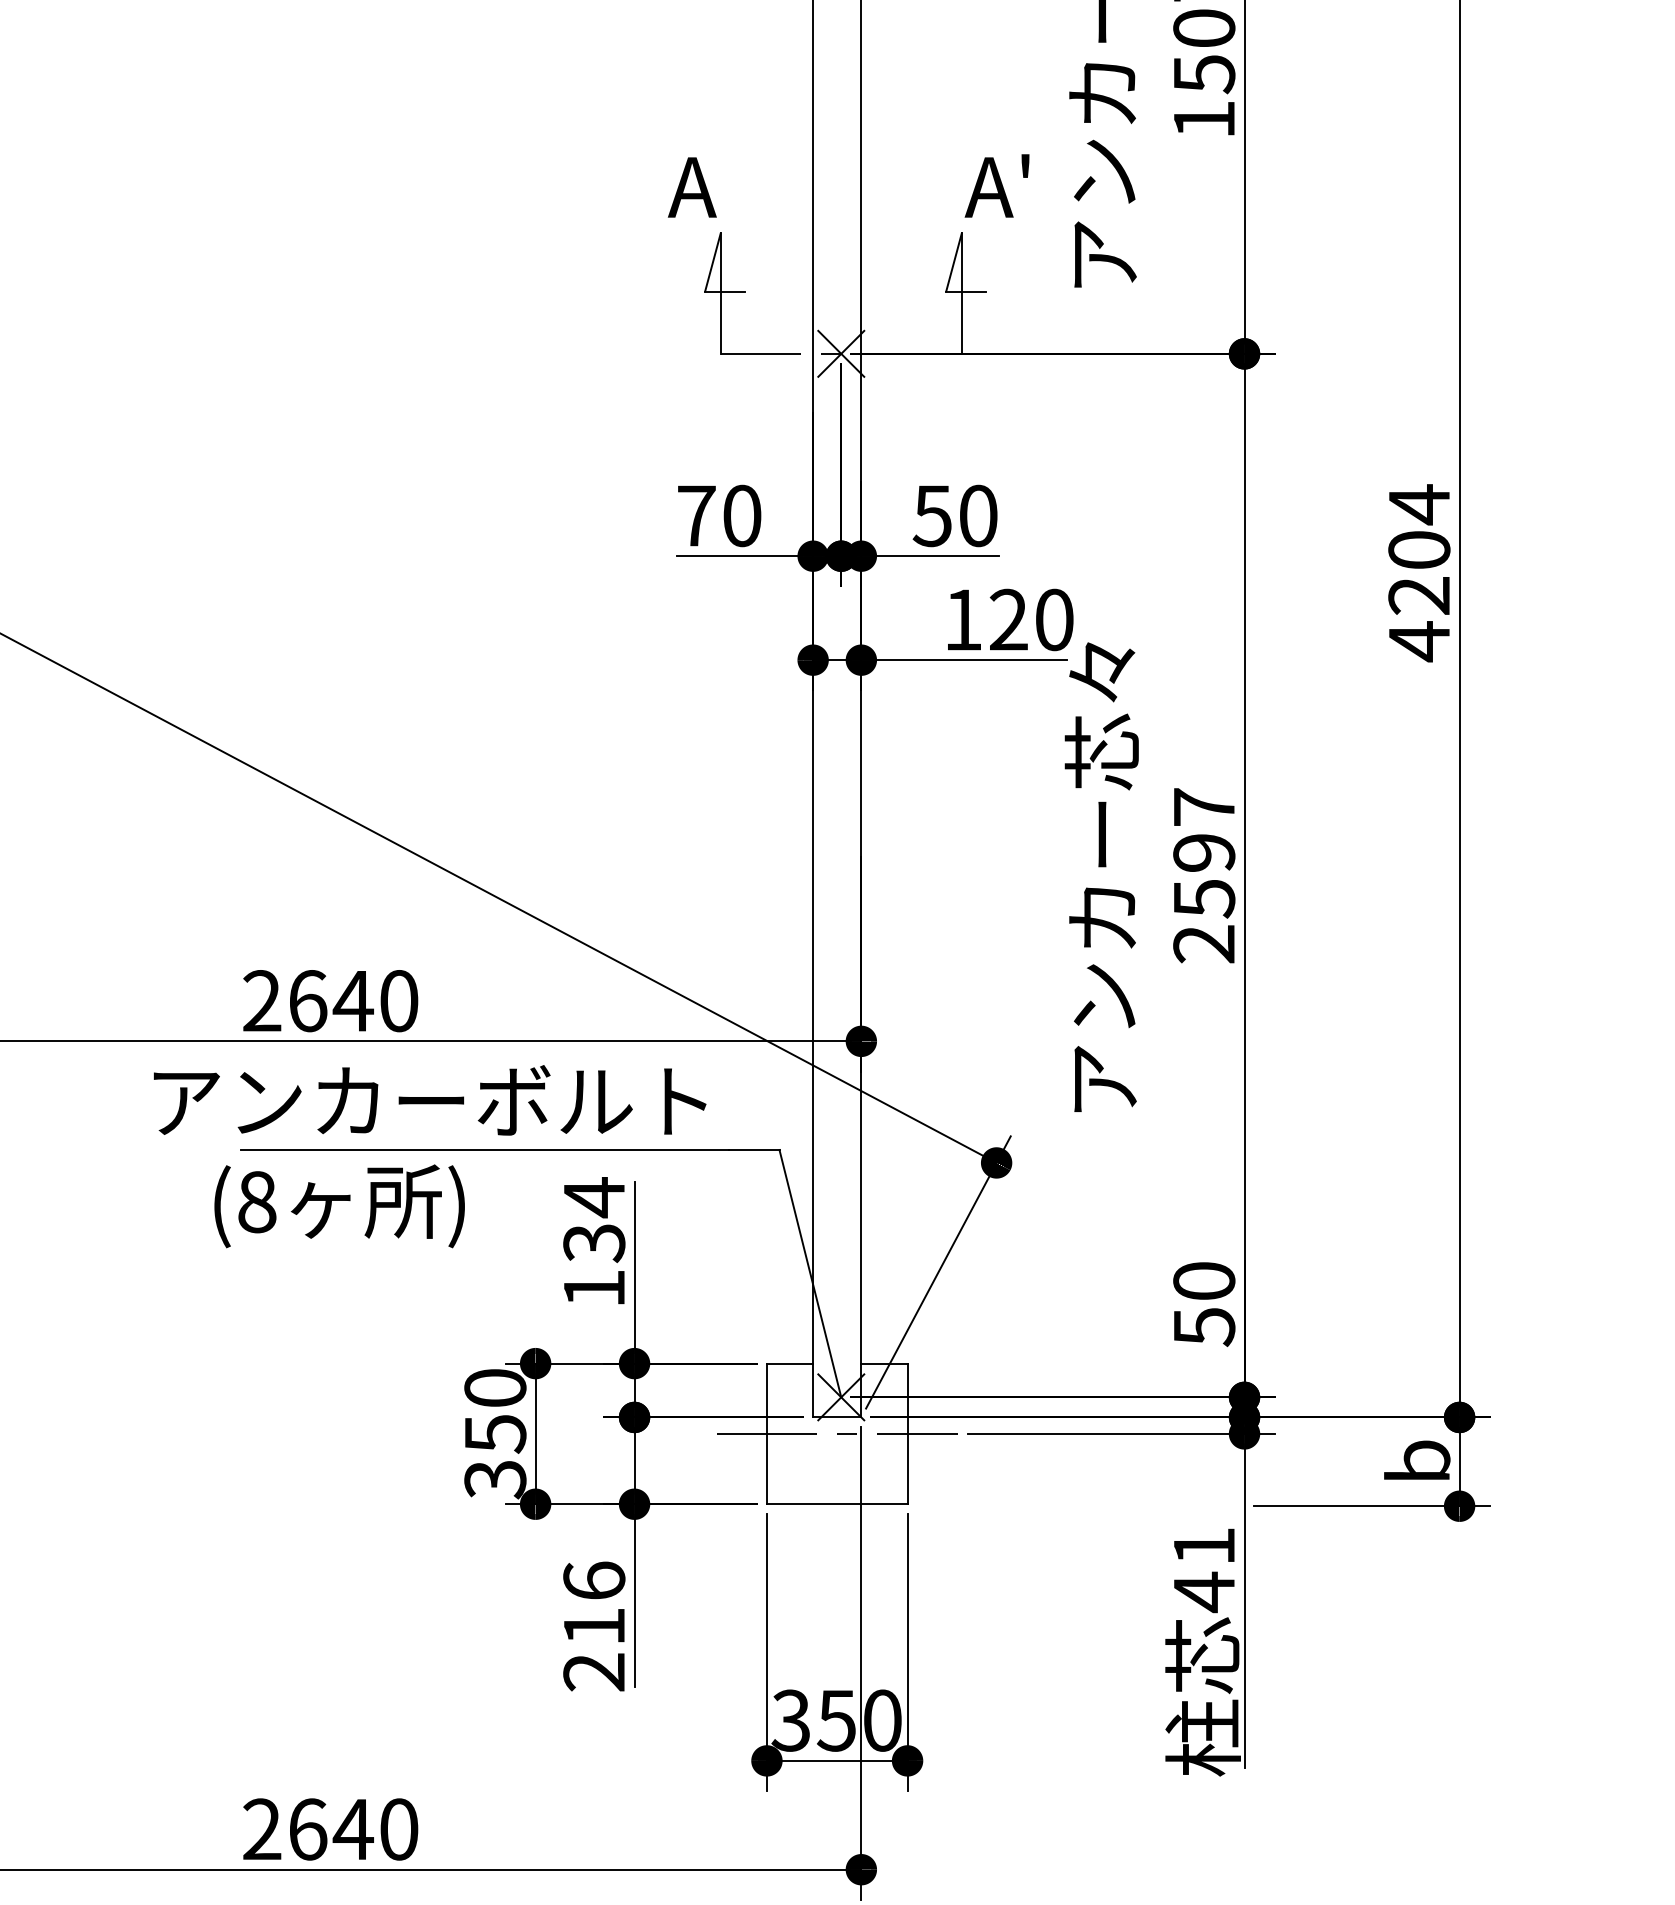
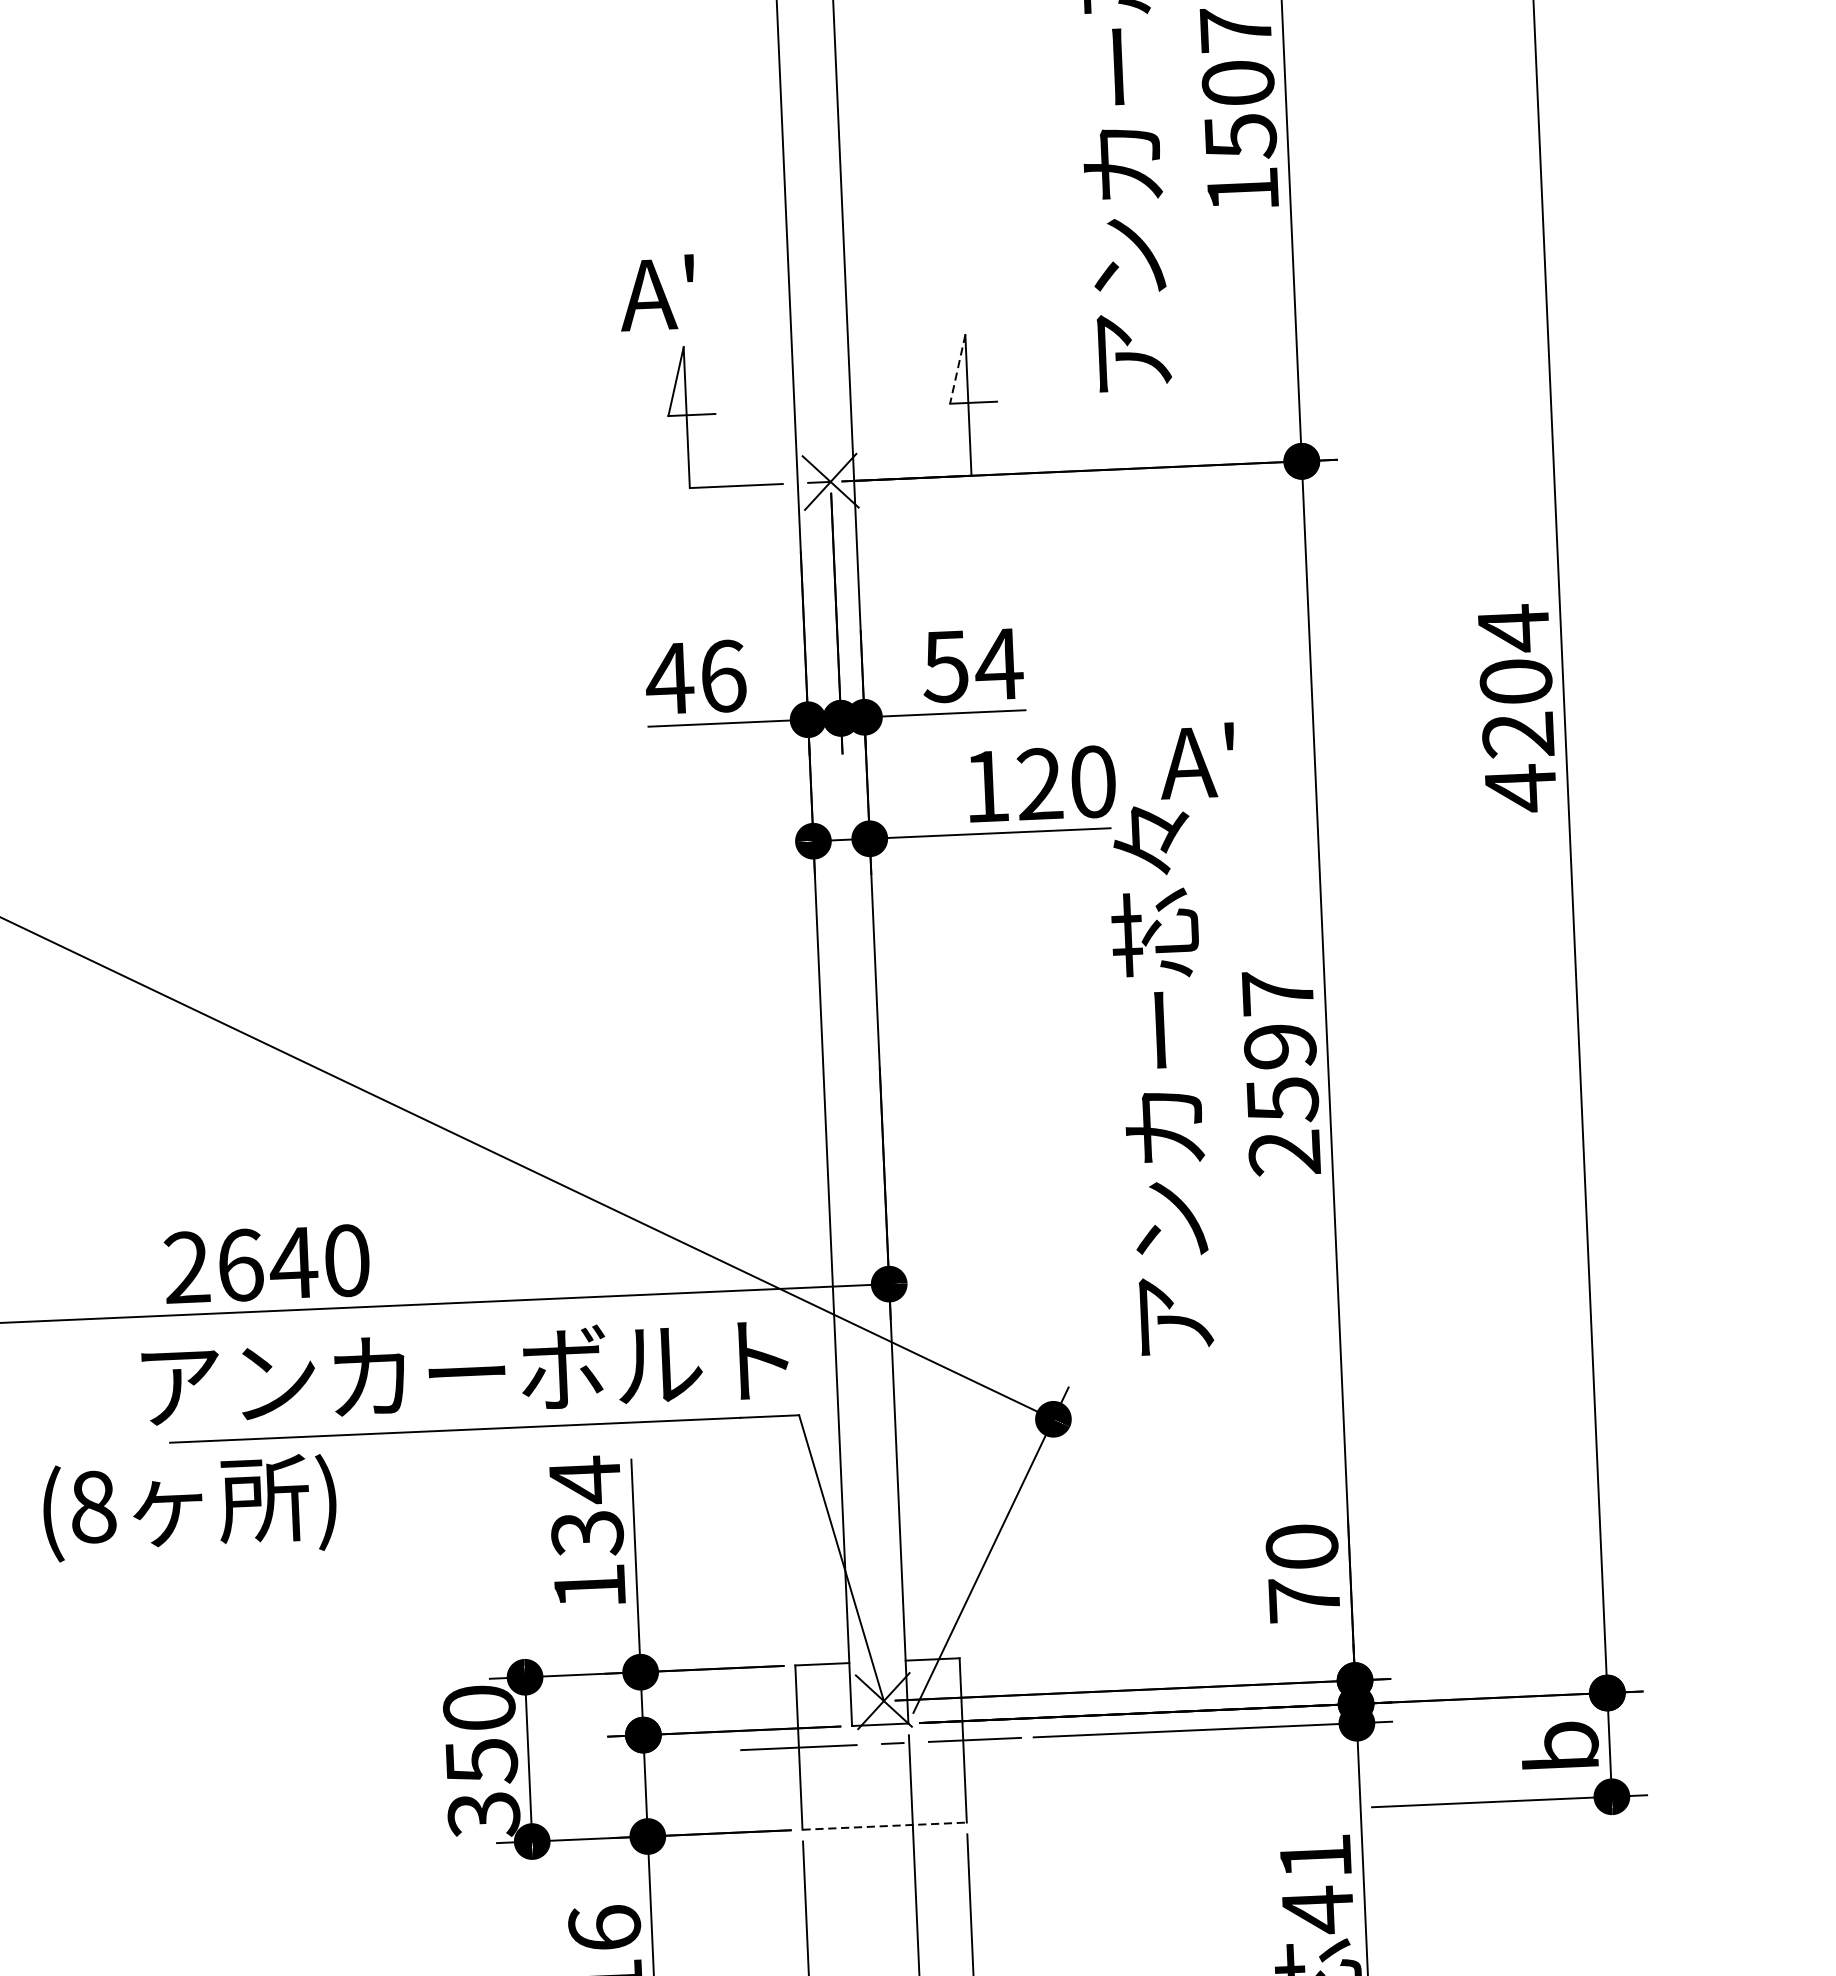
text: (728, 165) -> (689, 267), A -> A'
text: (996, 185) -> (1196, 760), moved
line: (953, 262) -> (957, 369), solid -> dashed
text: (718, 515) -> (695, 677), 70 -> 46
text: (977, 515) -> (998, 663), 50 -> 54
text: (430, 1100) -> (465, 1371), moved
text: (339, 1206) -> (189, 1507), moved
text: (1204, 1327) -> (1304, 1600), 50 -> 70
line: (837, 1504) -> (884, 1826), solid -> dashed

